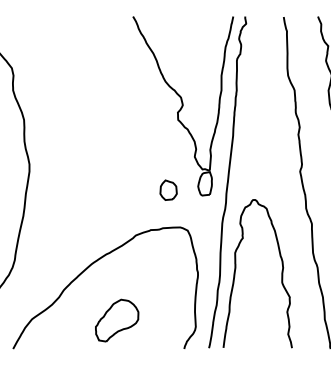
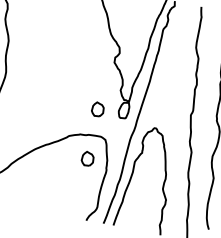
part: (168, 261) -> (87, 158), added
part: (117, 320) -> (44, 191), removed

